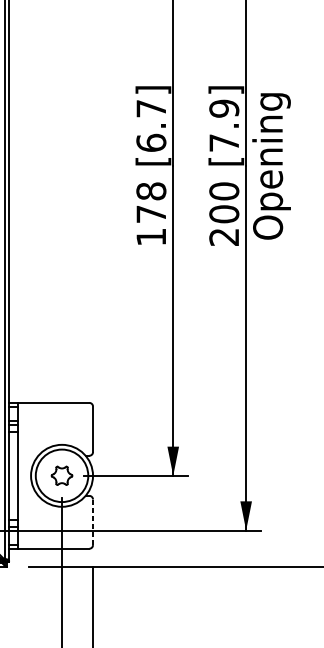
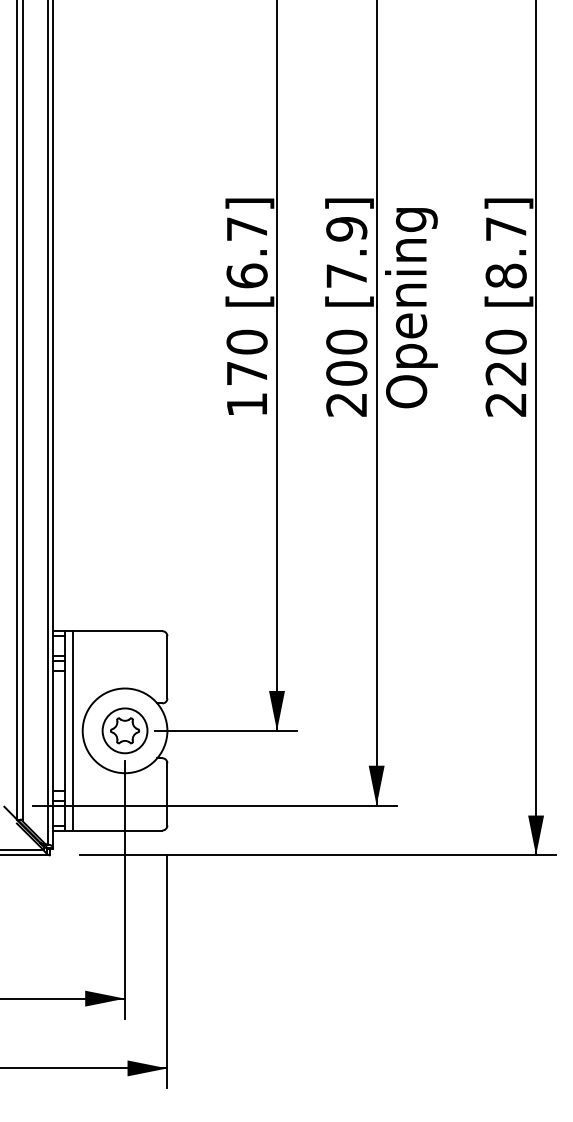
text: (150, 190) -> (246, 341), 178 -> 170
line: (23, 475) -> (72, 730), added
circle: (61, 475) -> (124, 730), size x0.62
line: (93, 521) -> (167, 793), dashed -> solid

